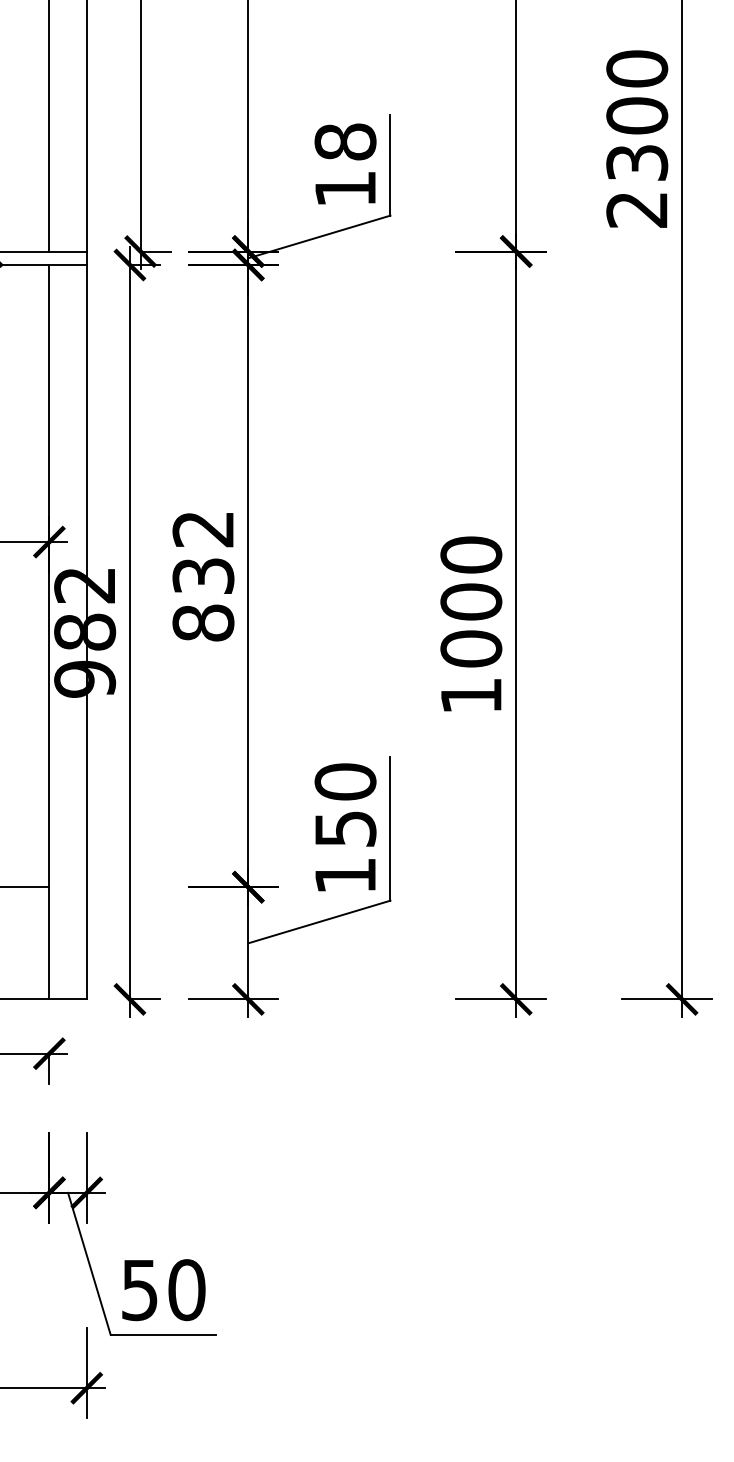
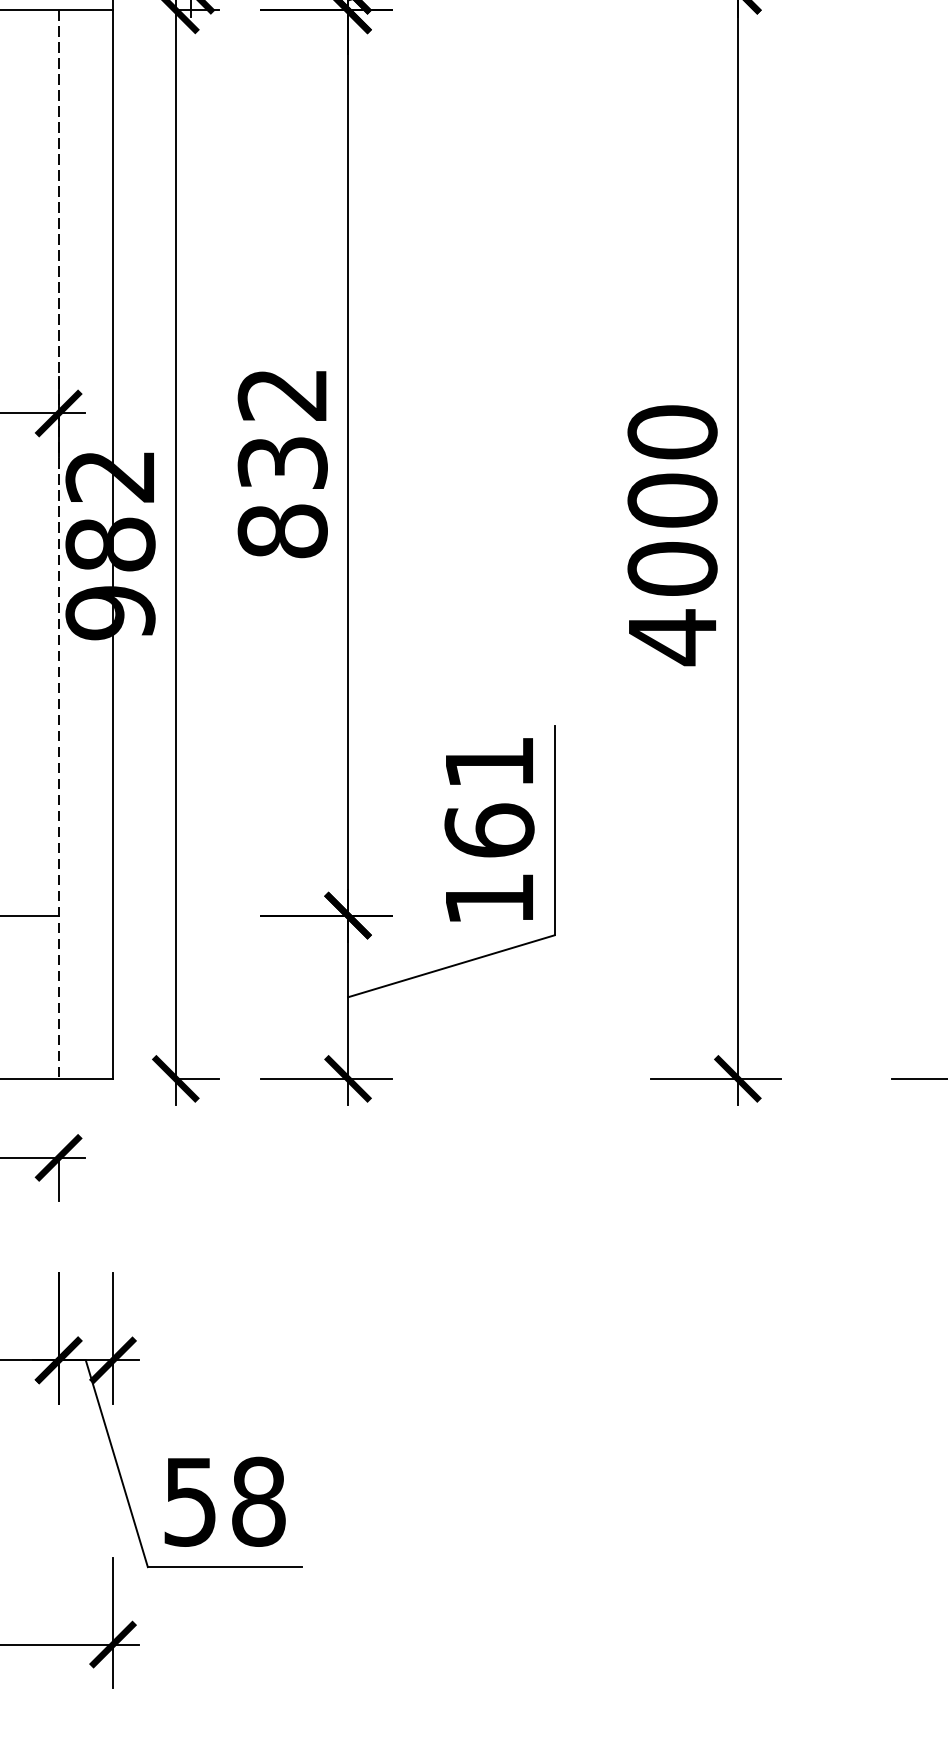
line: (49, 632) -> (58, 545), solid -> dashed
text: (471, 695) -> (672, 636), 1000 -> 4000
text: (345, 805) -> (489, 796), 150 -> 161
text: (186, 1289) -> (258, 1500), 50 -> 58

